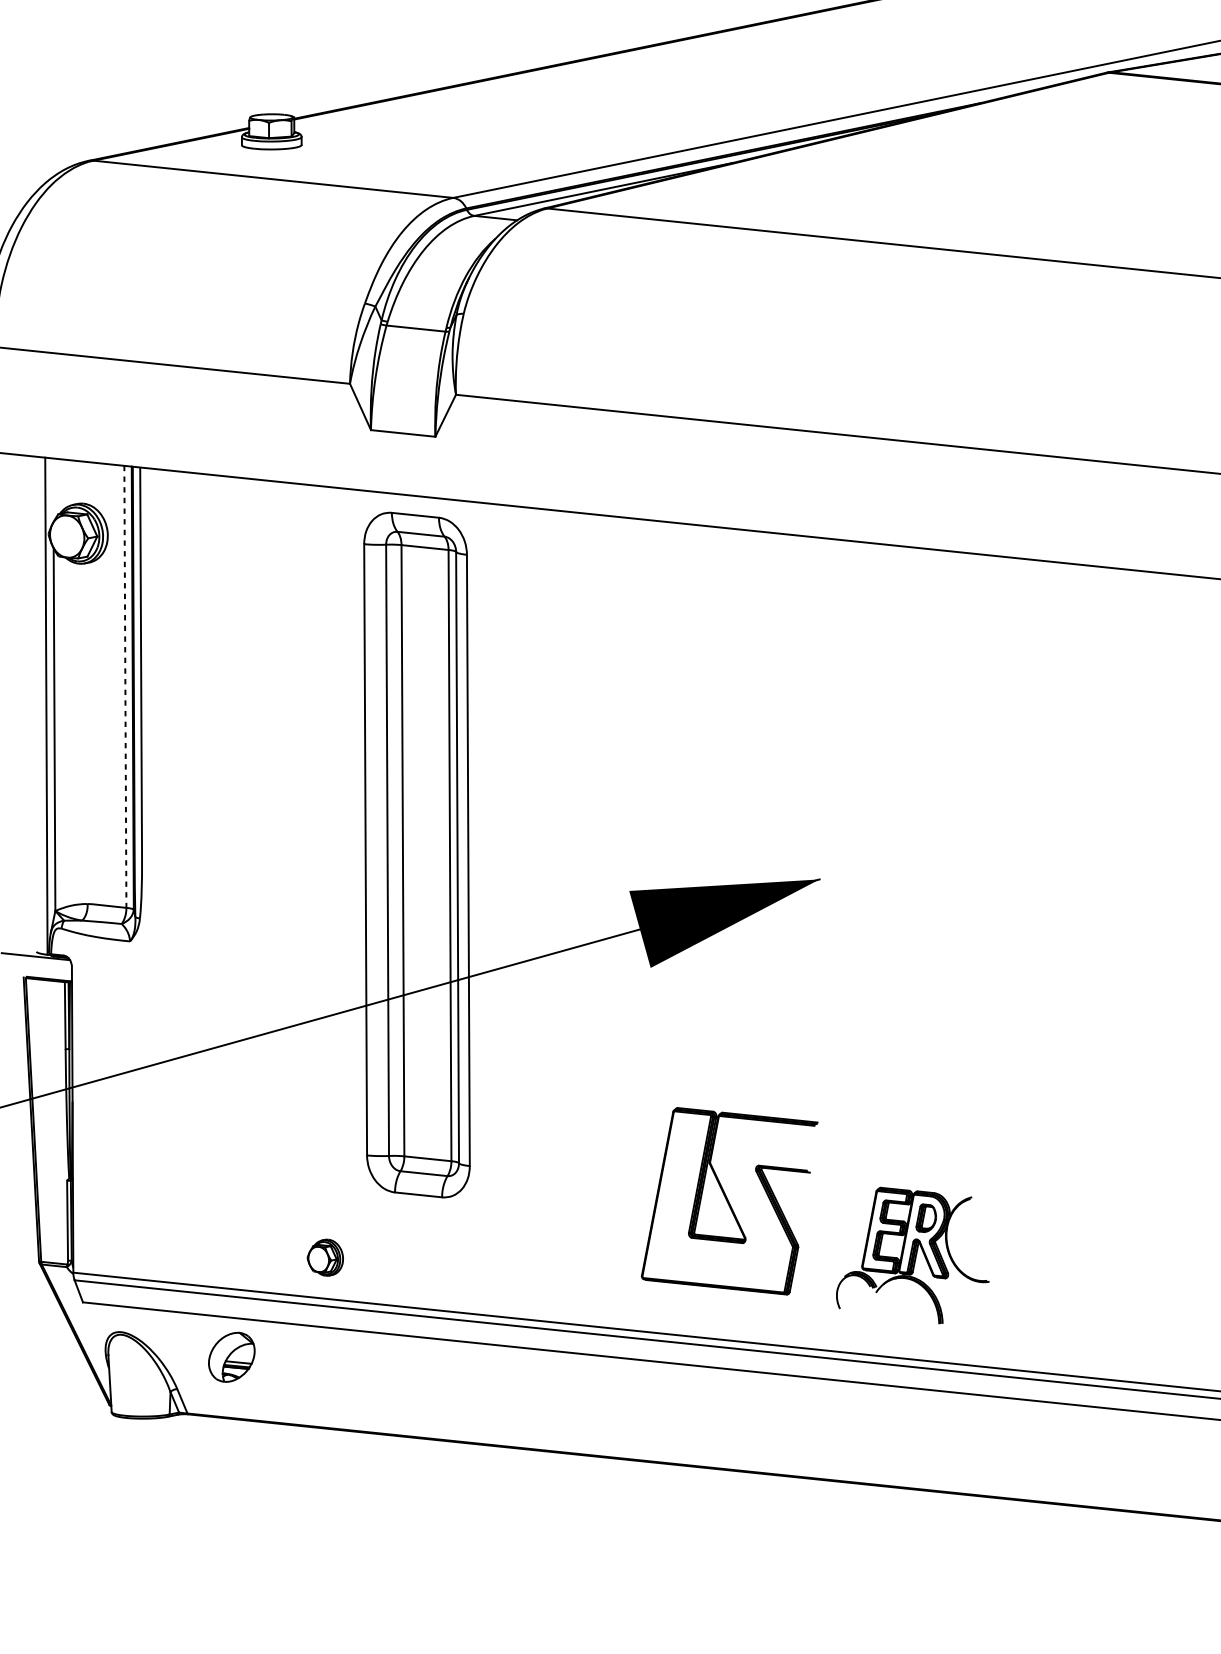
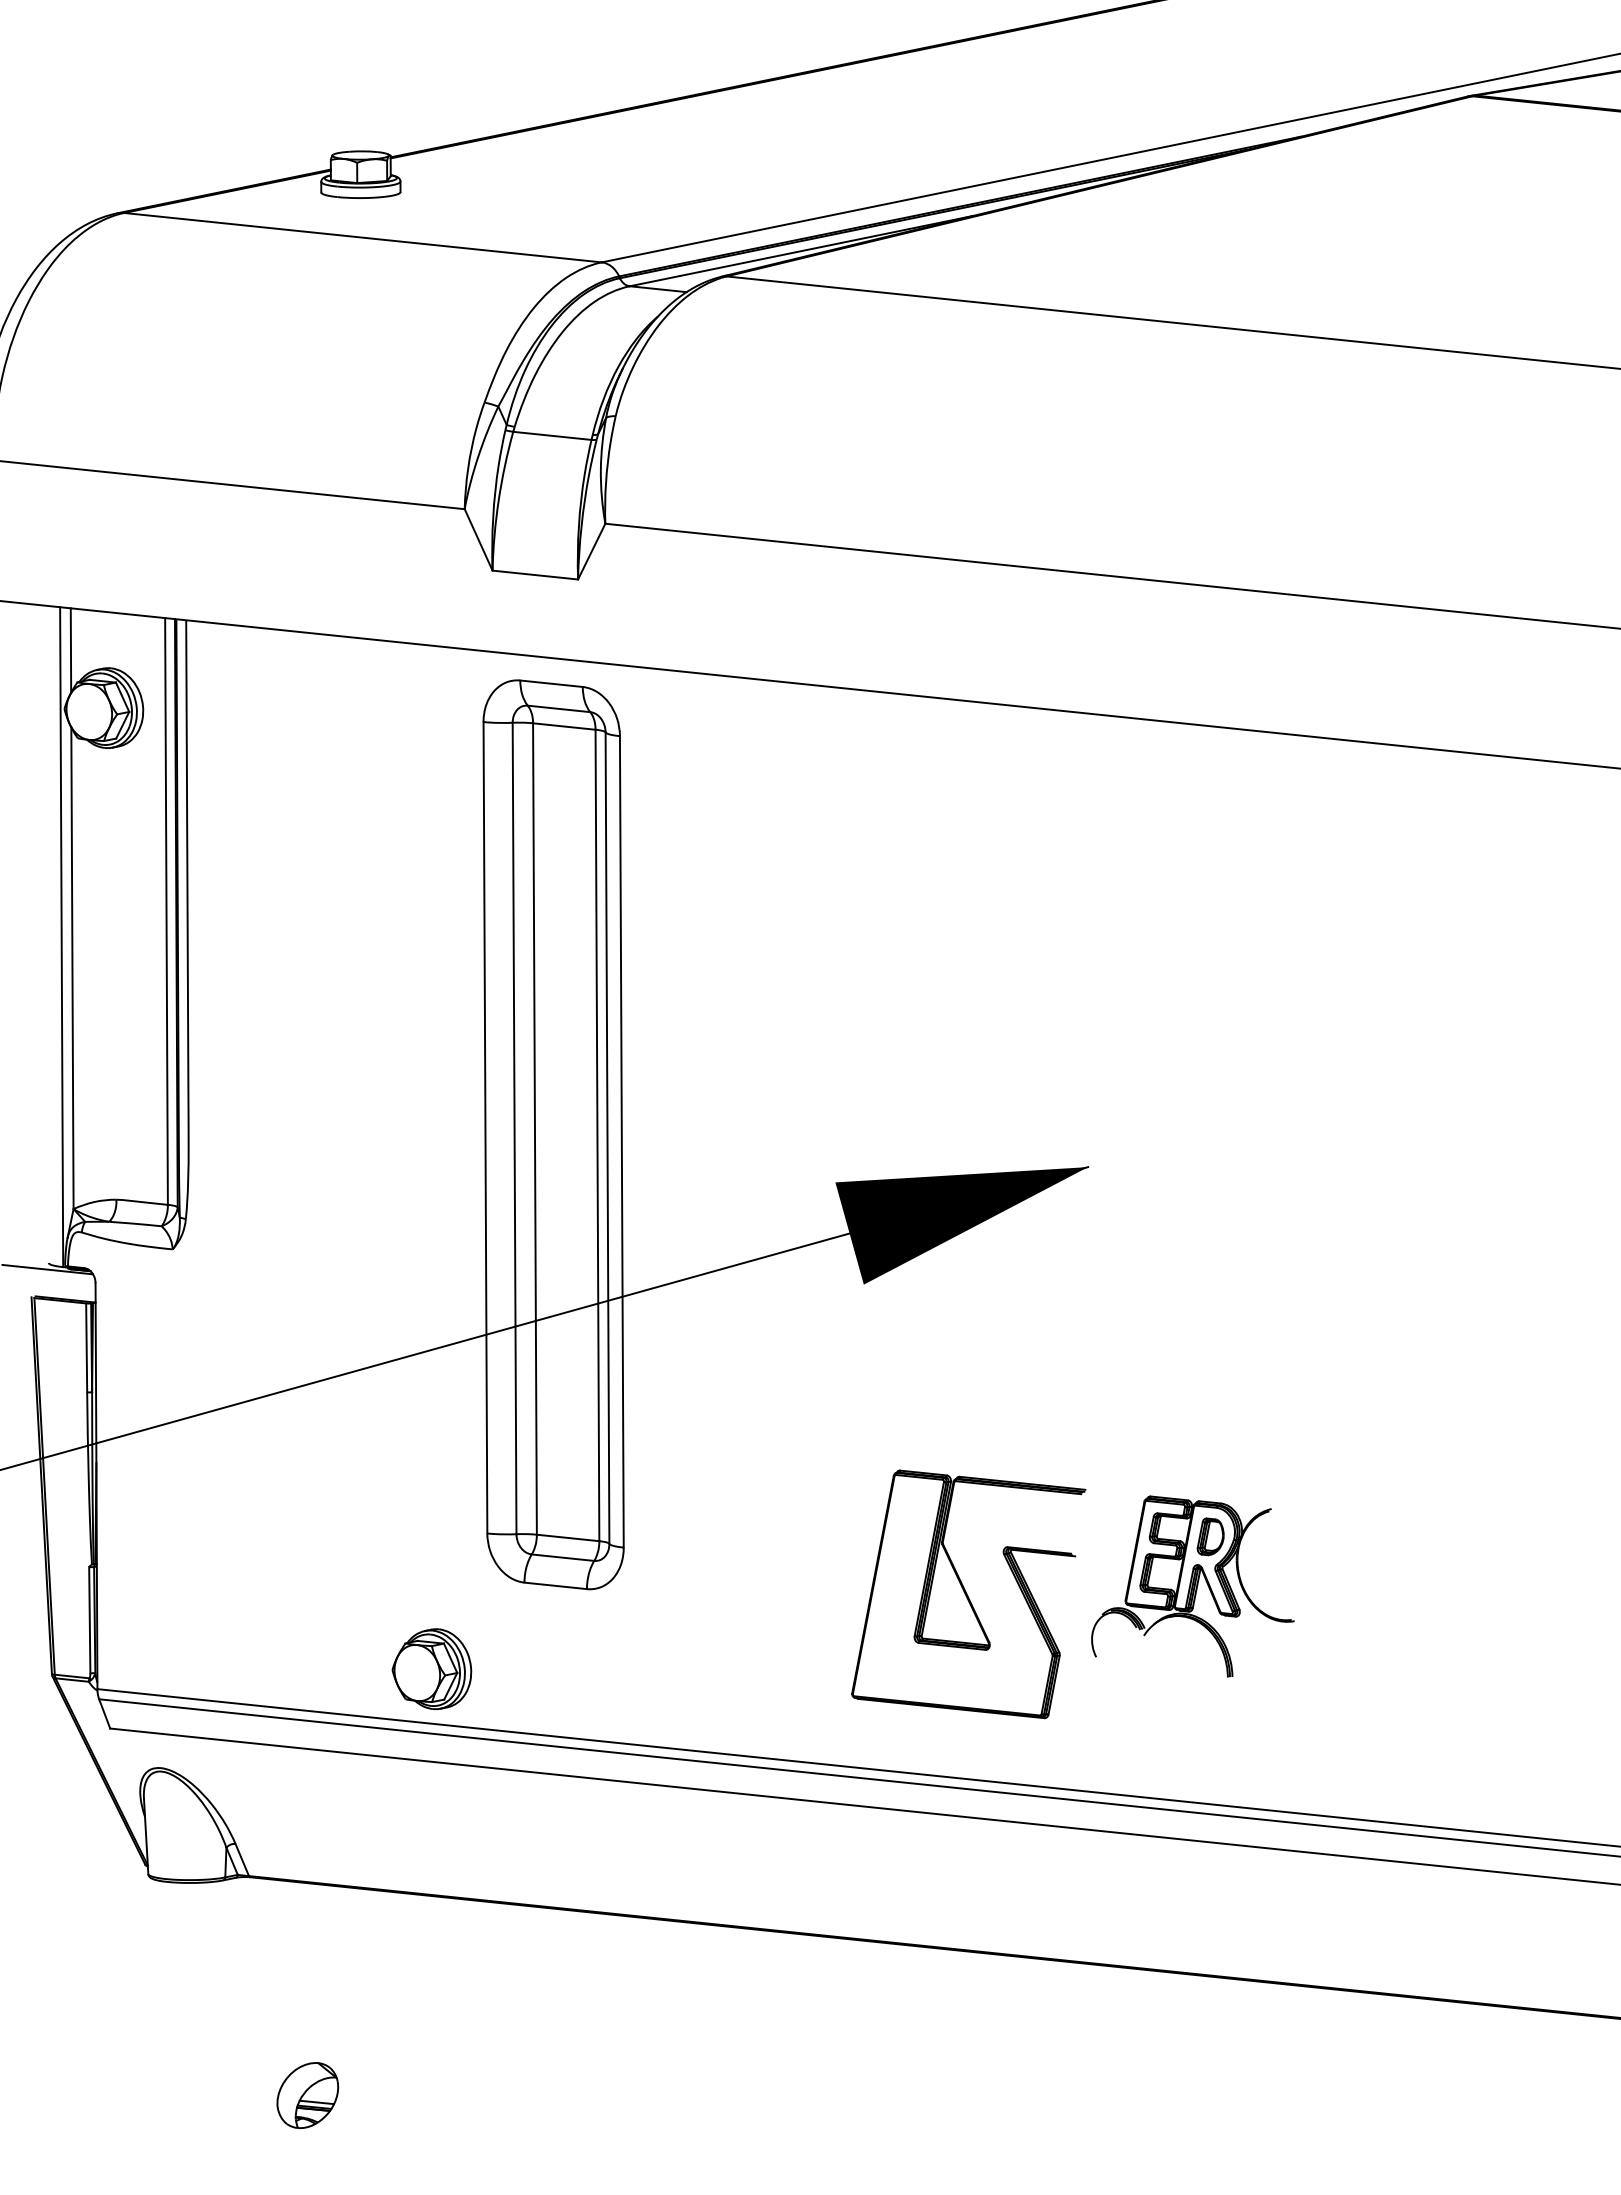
line: (53, 490) -> (70, 650), added
line: (125, 686) -> (166, 911), dashed -> solid
part: (912, 1255) -> (1192, 1586), moved
part: (324, 1257) -> (431, 1669), size x1.67
part: (231, 1357) -> (307, 2095), moved

